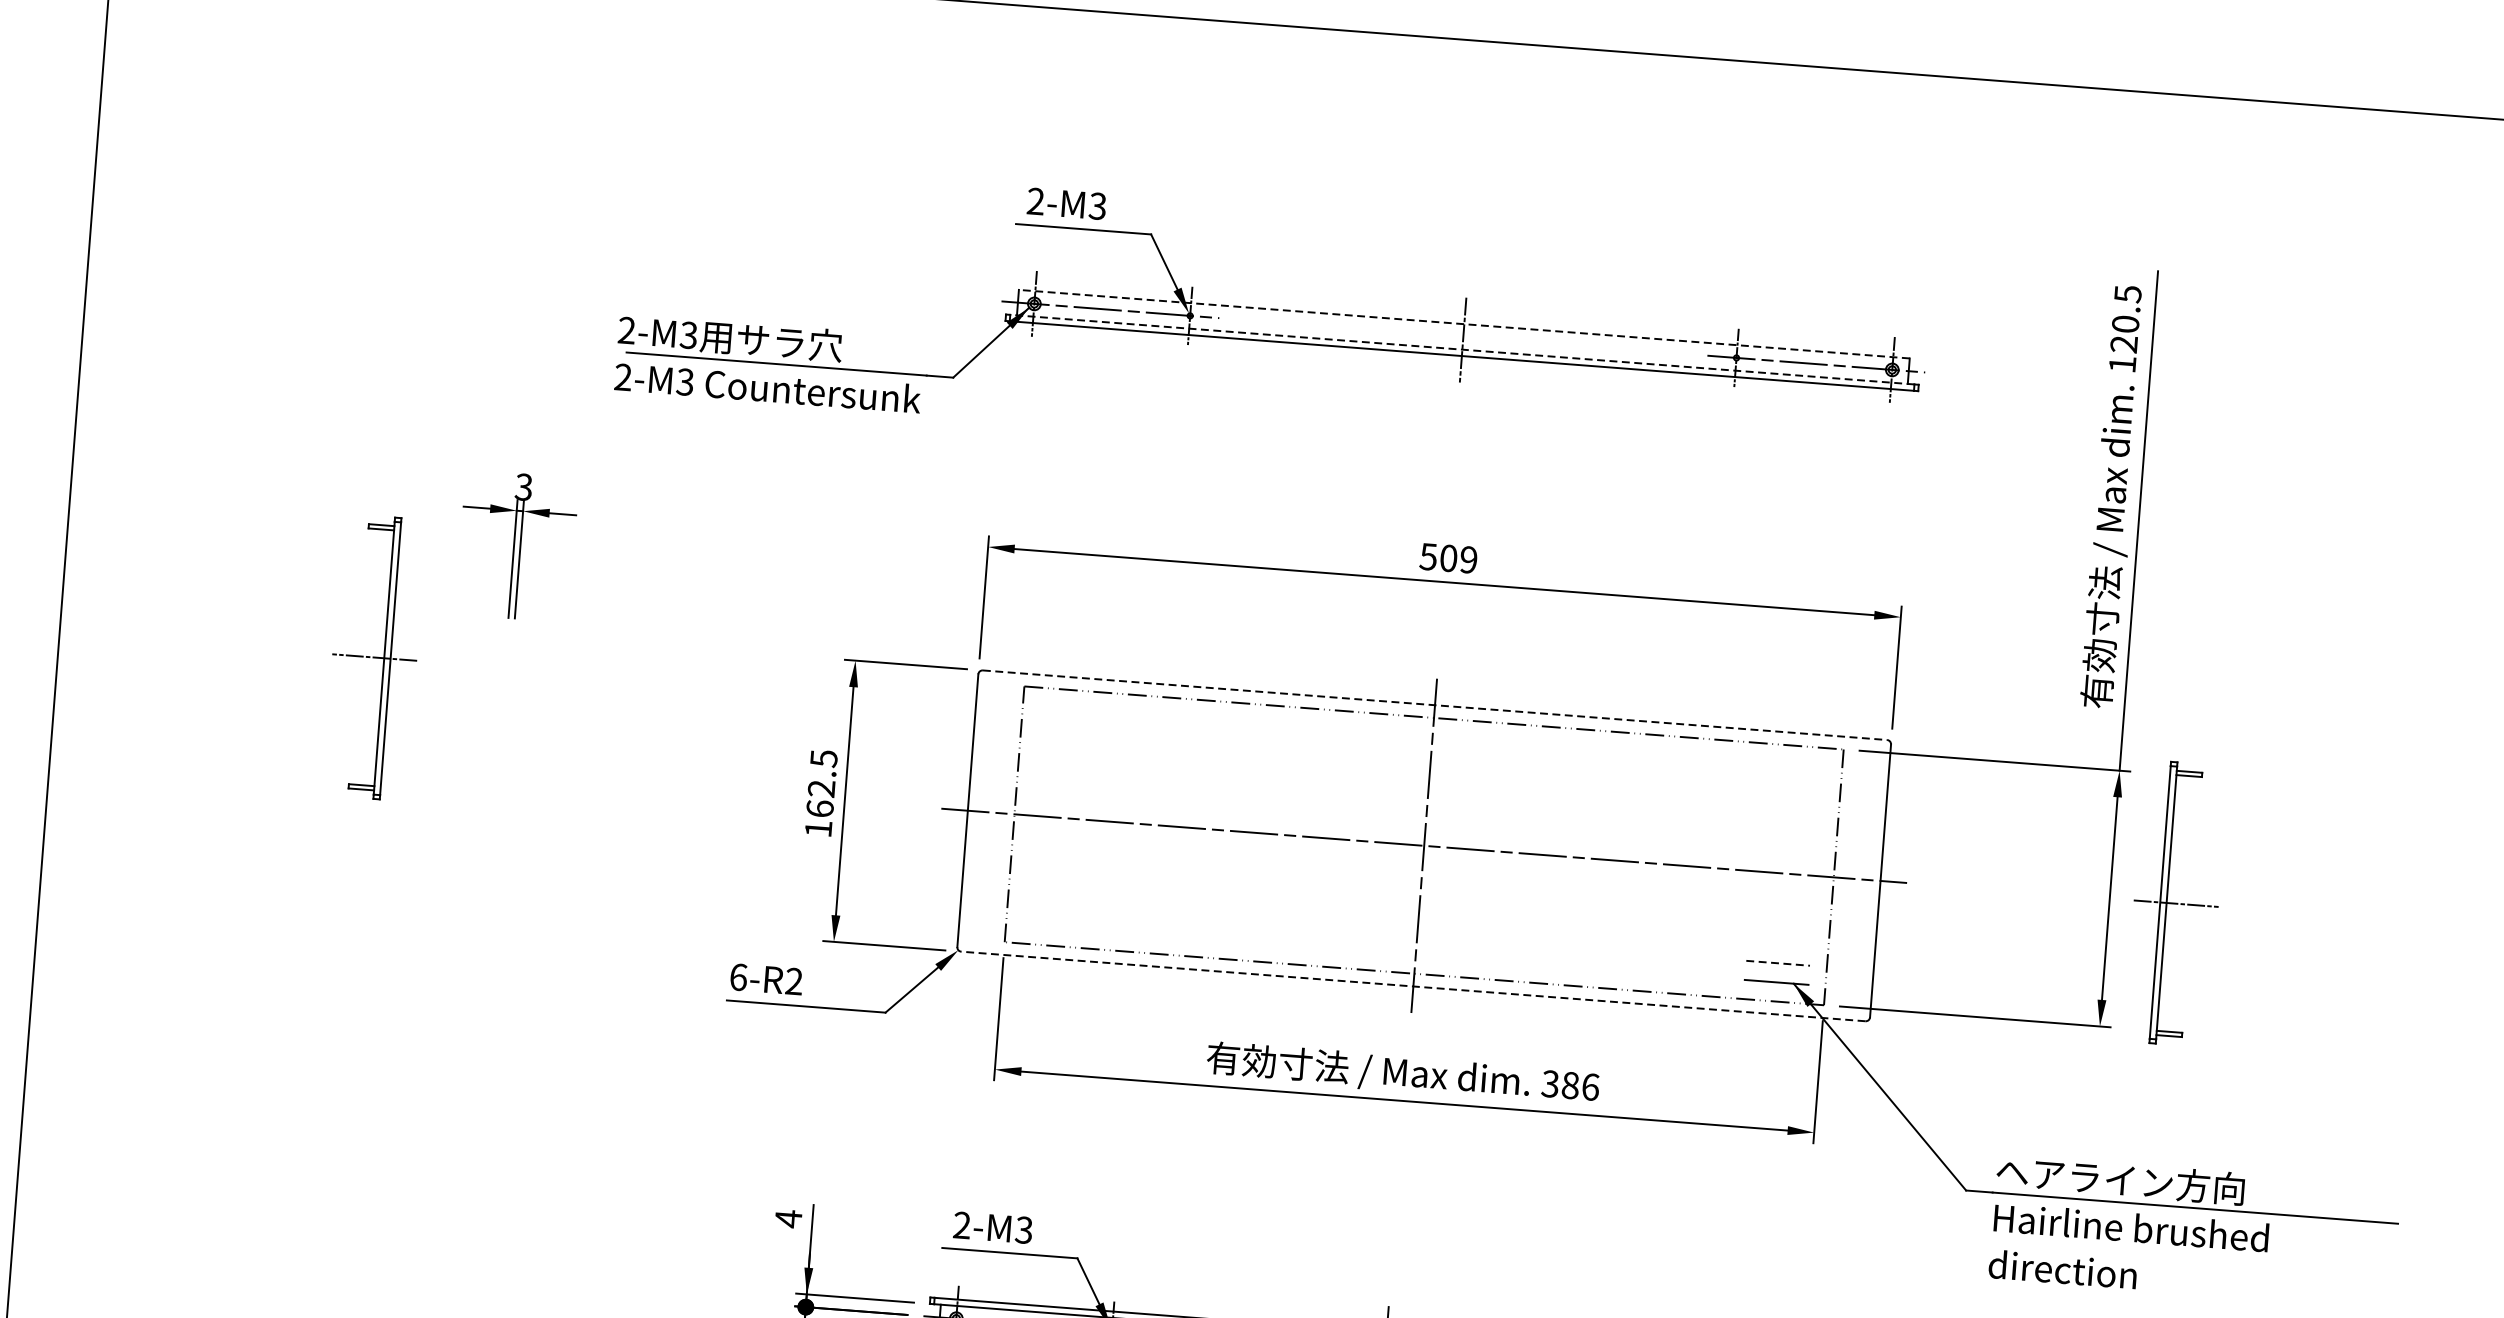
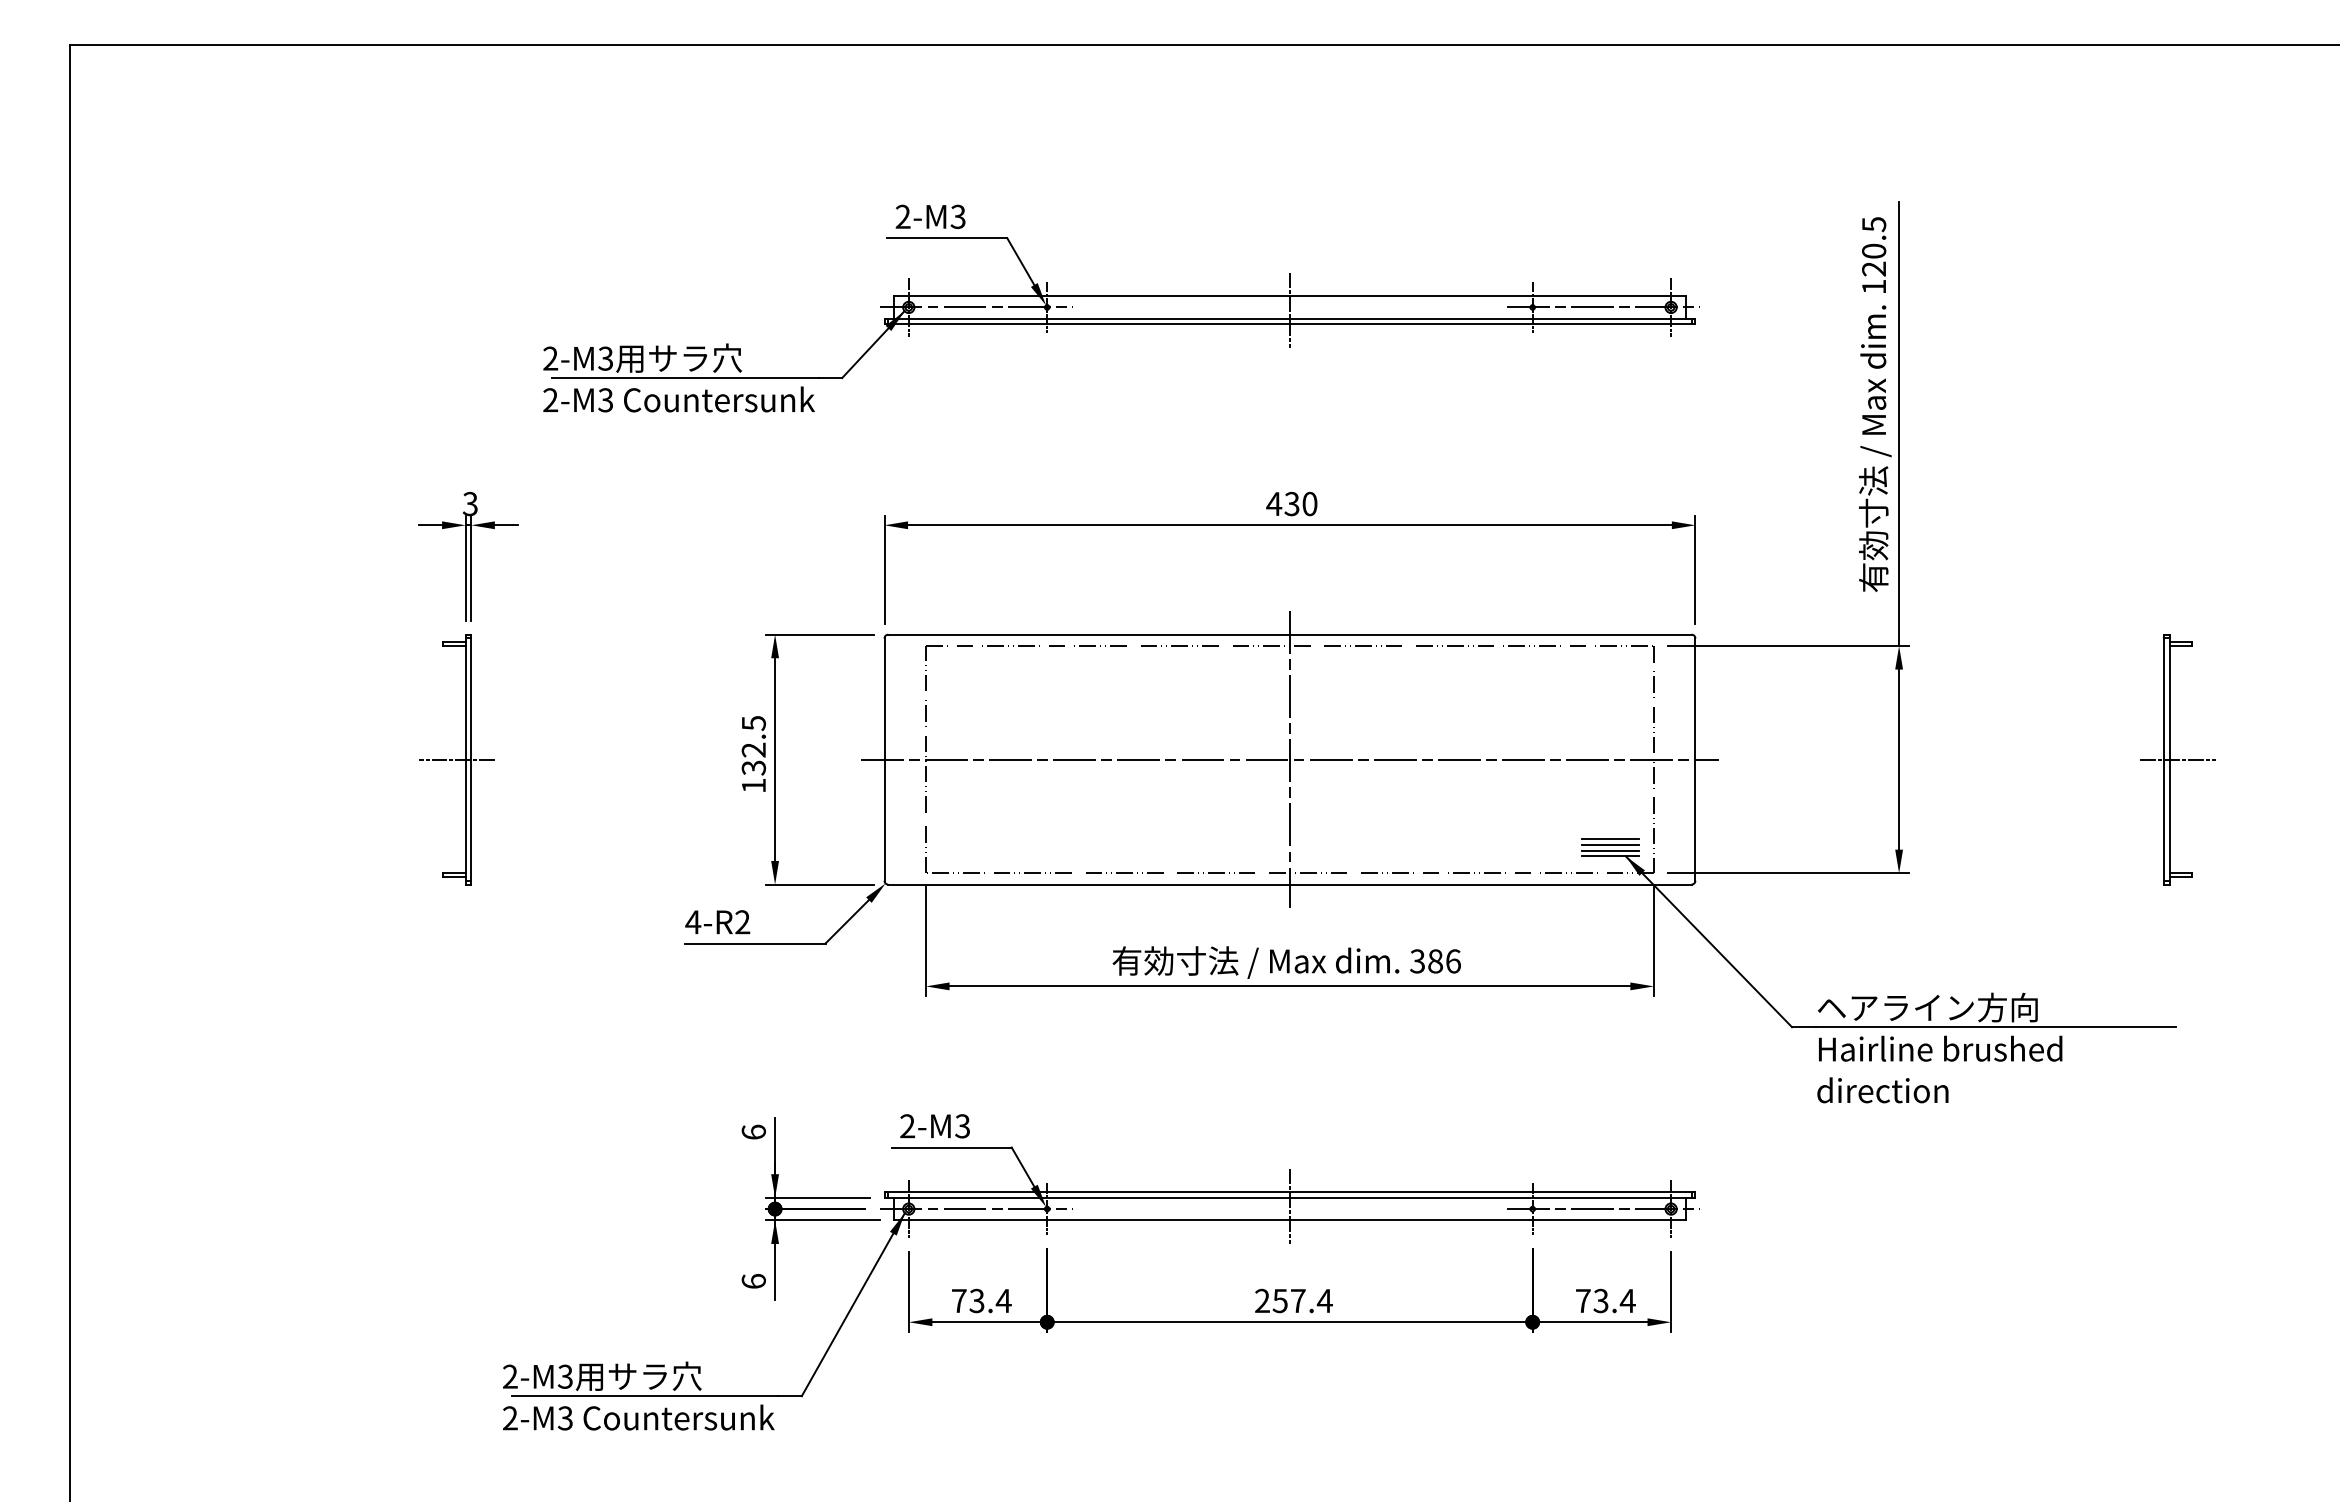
line: (1463, 324) -> (1289, 296), dashed -> solid
line: (1461, 349) -> (1289, 318), dashed -> solid
text: (1448, 558) -> (1291, 504), 509 -> 430
part: (373, 657) -> (456, 759), moved
line: (1434, 704) -> (1289, 634), dashed -> solid
text: (819, 808) -> (753, 767), 162.5 -> 132.5
part: (2175, 903) -> (2177, 759), moved
line: (1779, 963) -> (1611, 839), dashed -> solid
line: (1777, 969) -> (1610, 844), added
line: (1777, 975) -> (1610, 850), added
text: (738, 977) -> (693, 922), 6-R2 -> 4-R2
line: (1412, 986) -> (1289, 884), dashed -> solid
text: (788, 1219) -> (753, 1132), 4 -> 6

